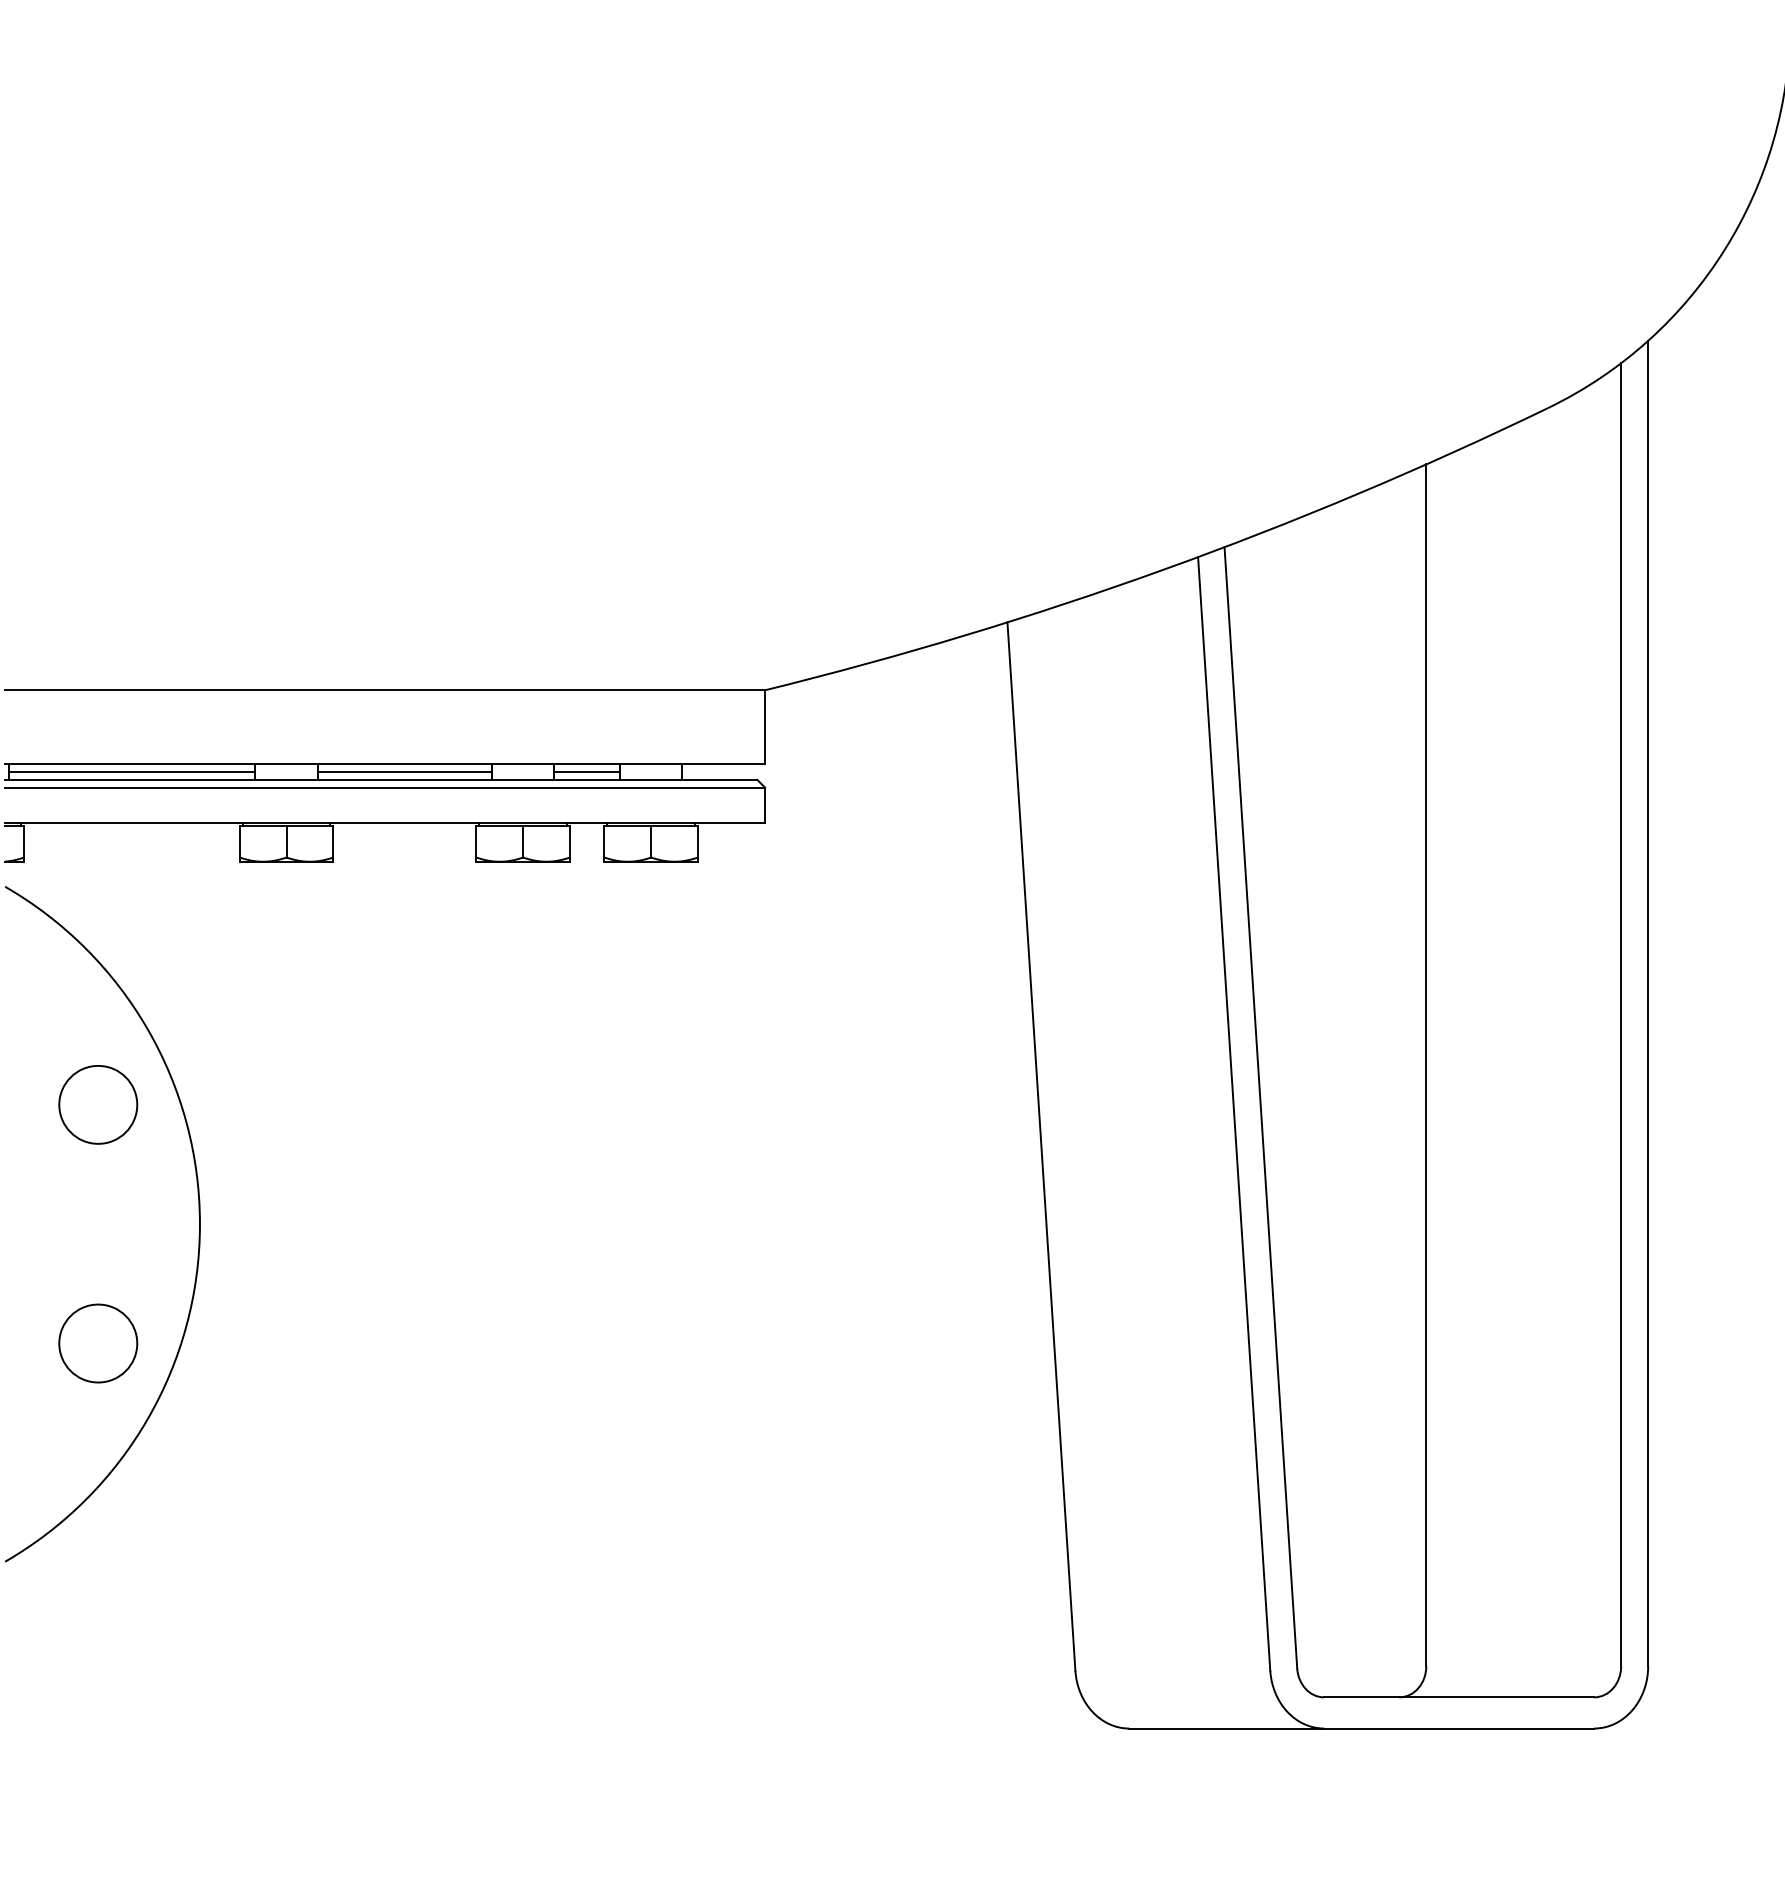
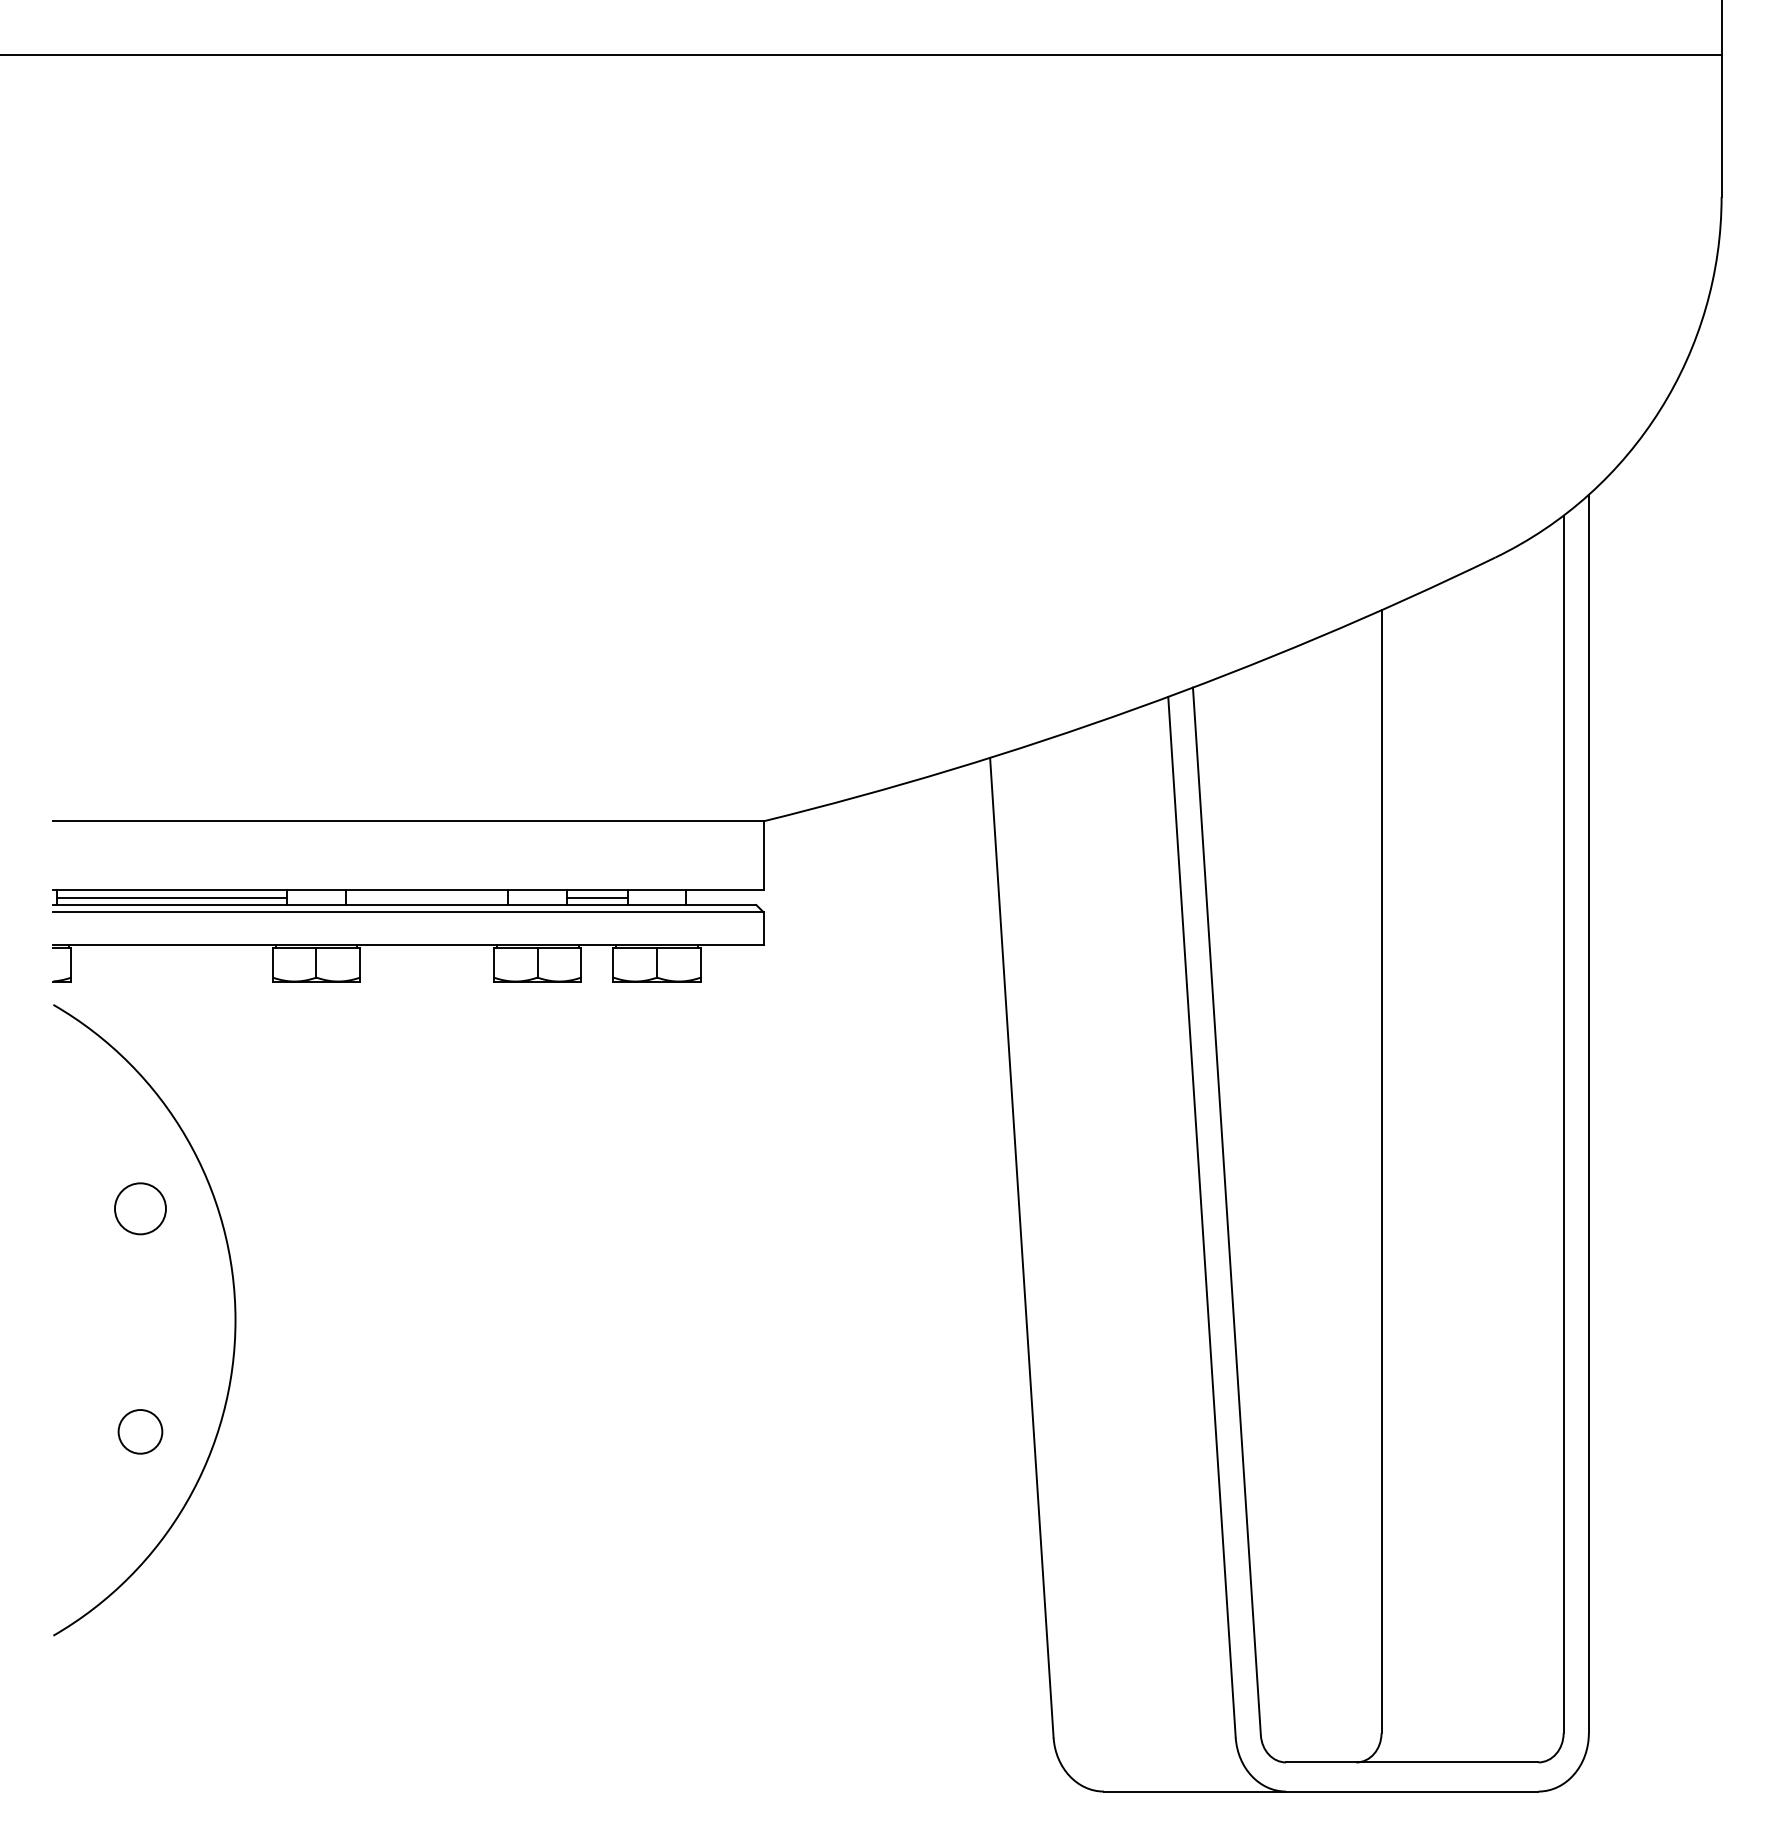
line: (404, 771) -> (426, 897), removed
circle: (98, 1104) -> (140, 1208), size x0.7
circle: (98, 1343) -> (140, 1431), size x0.6

